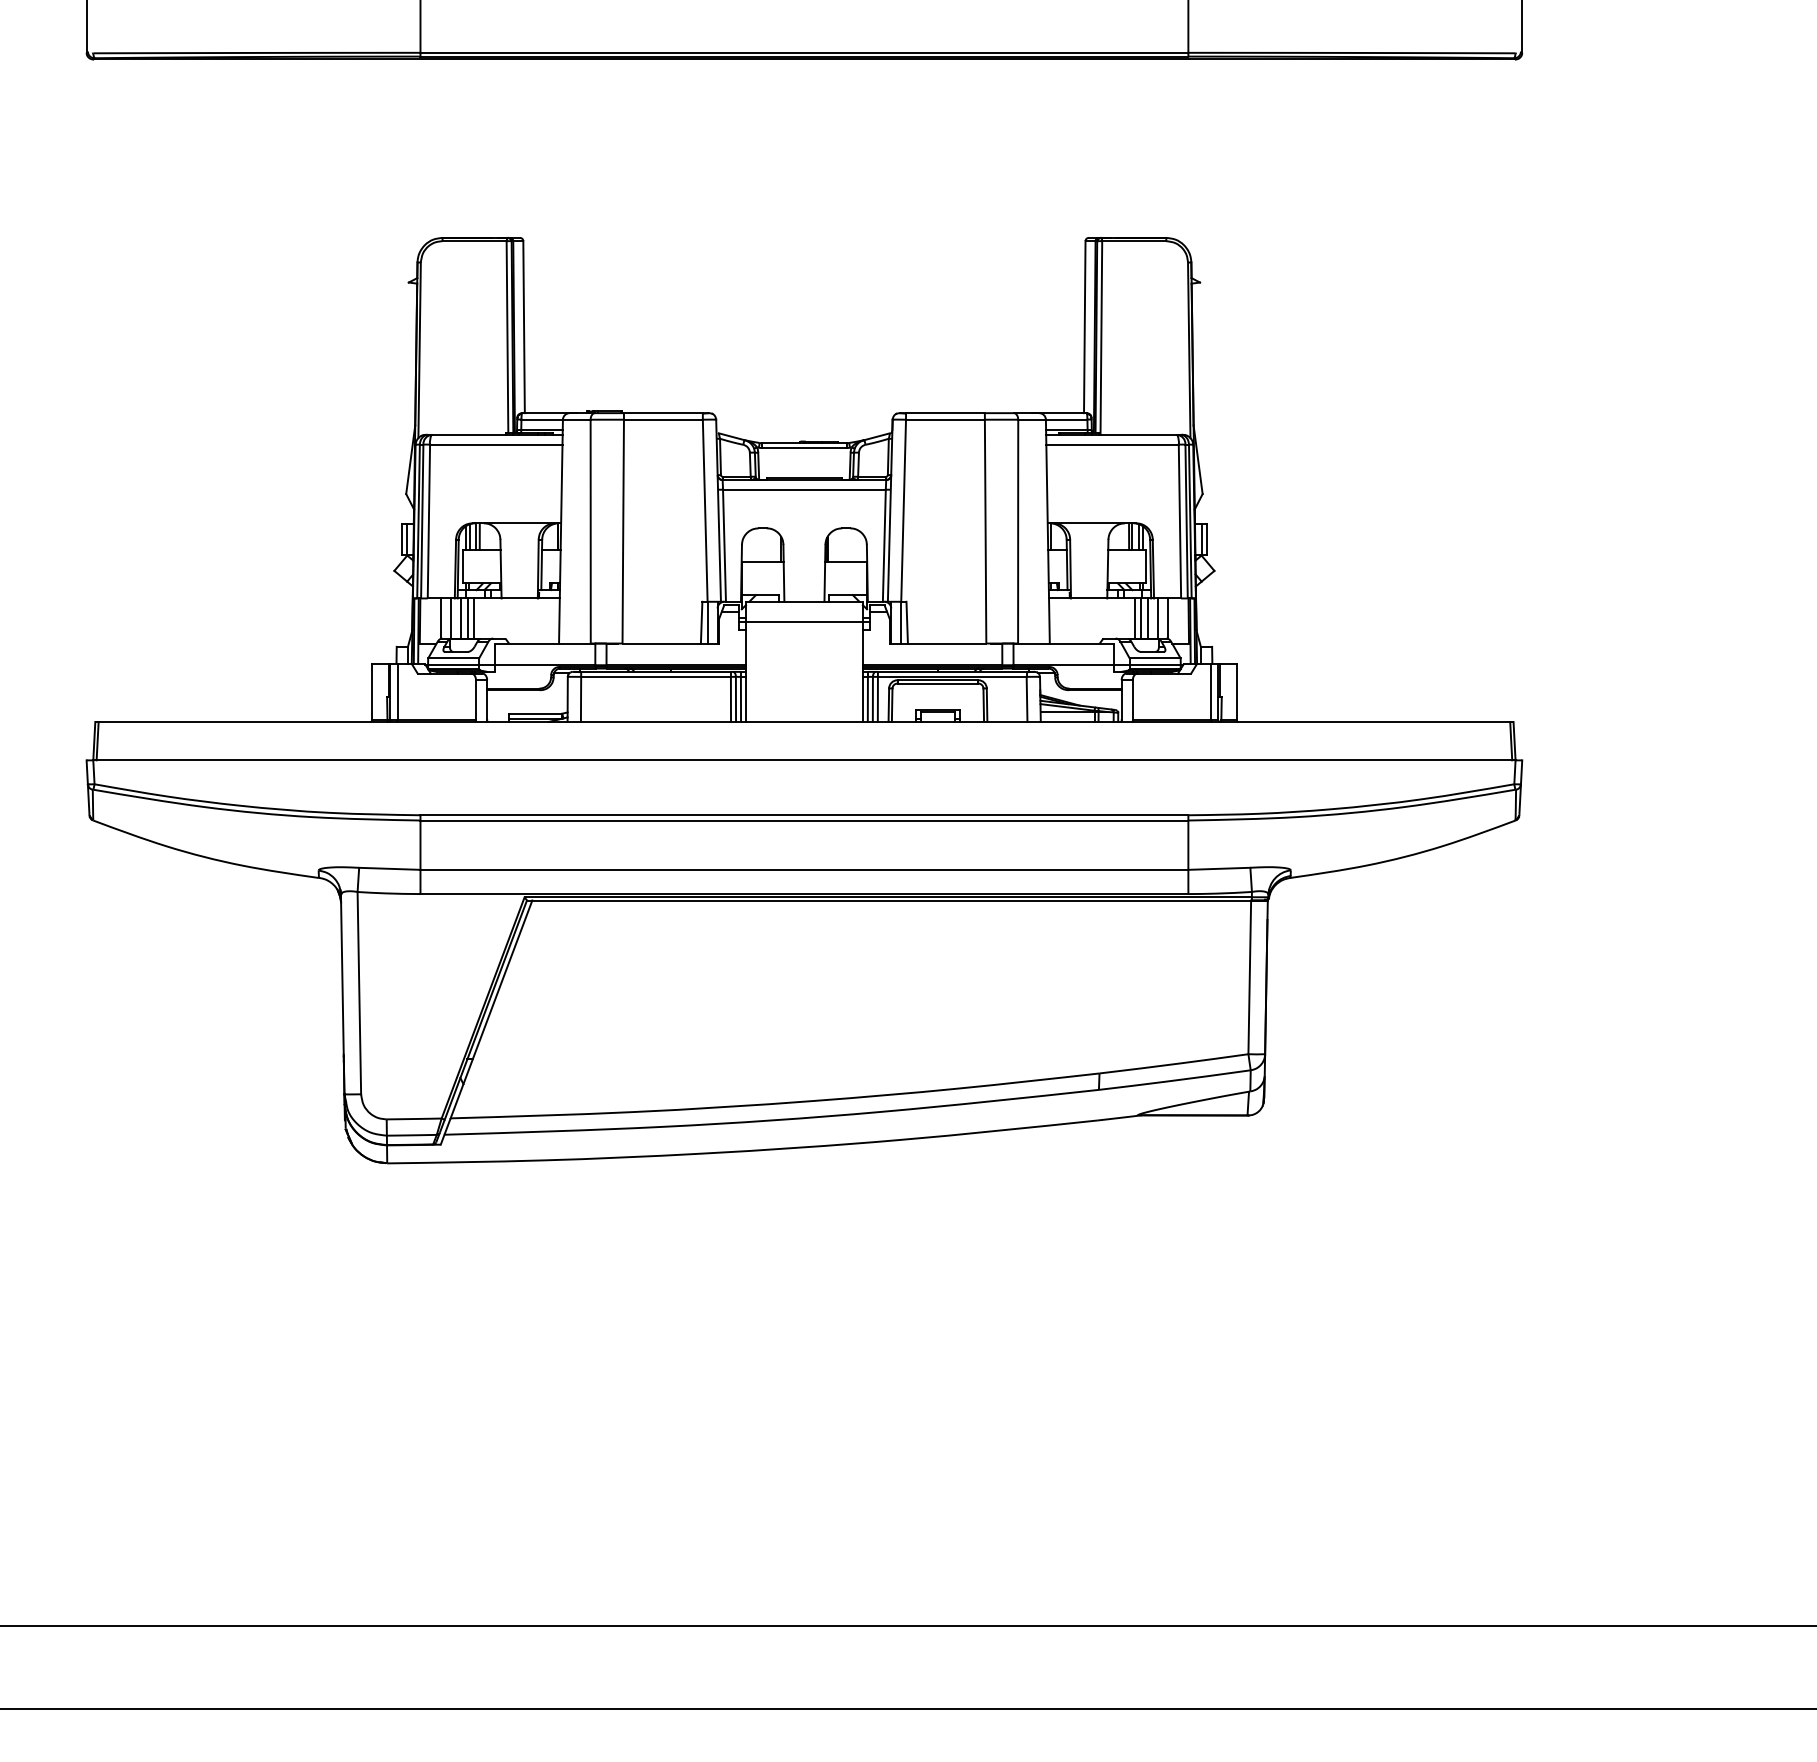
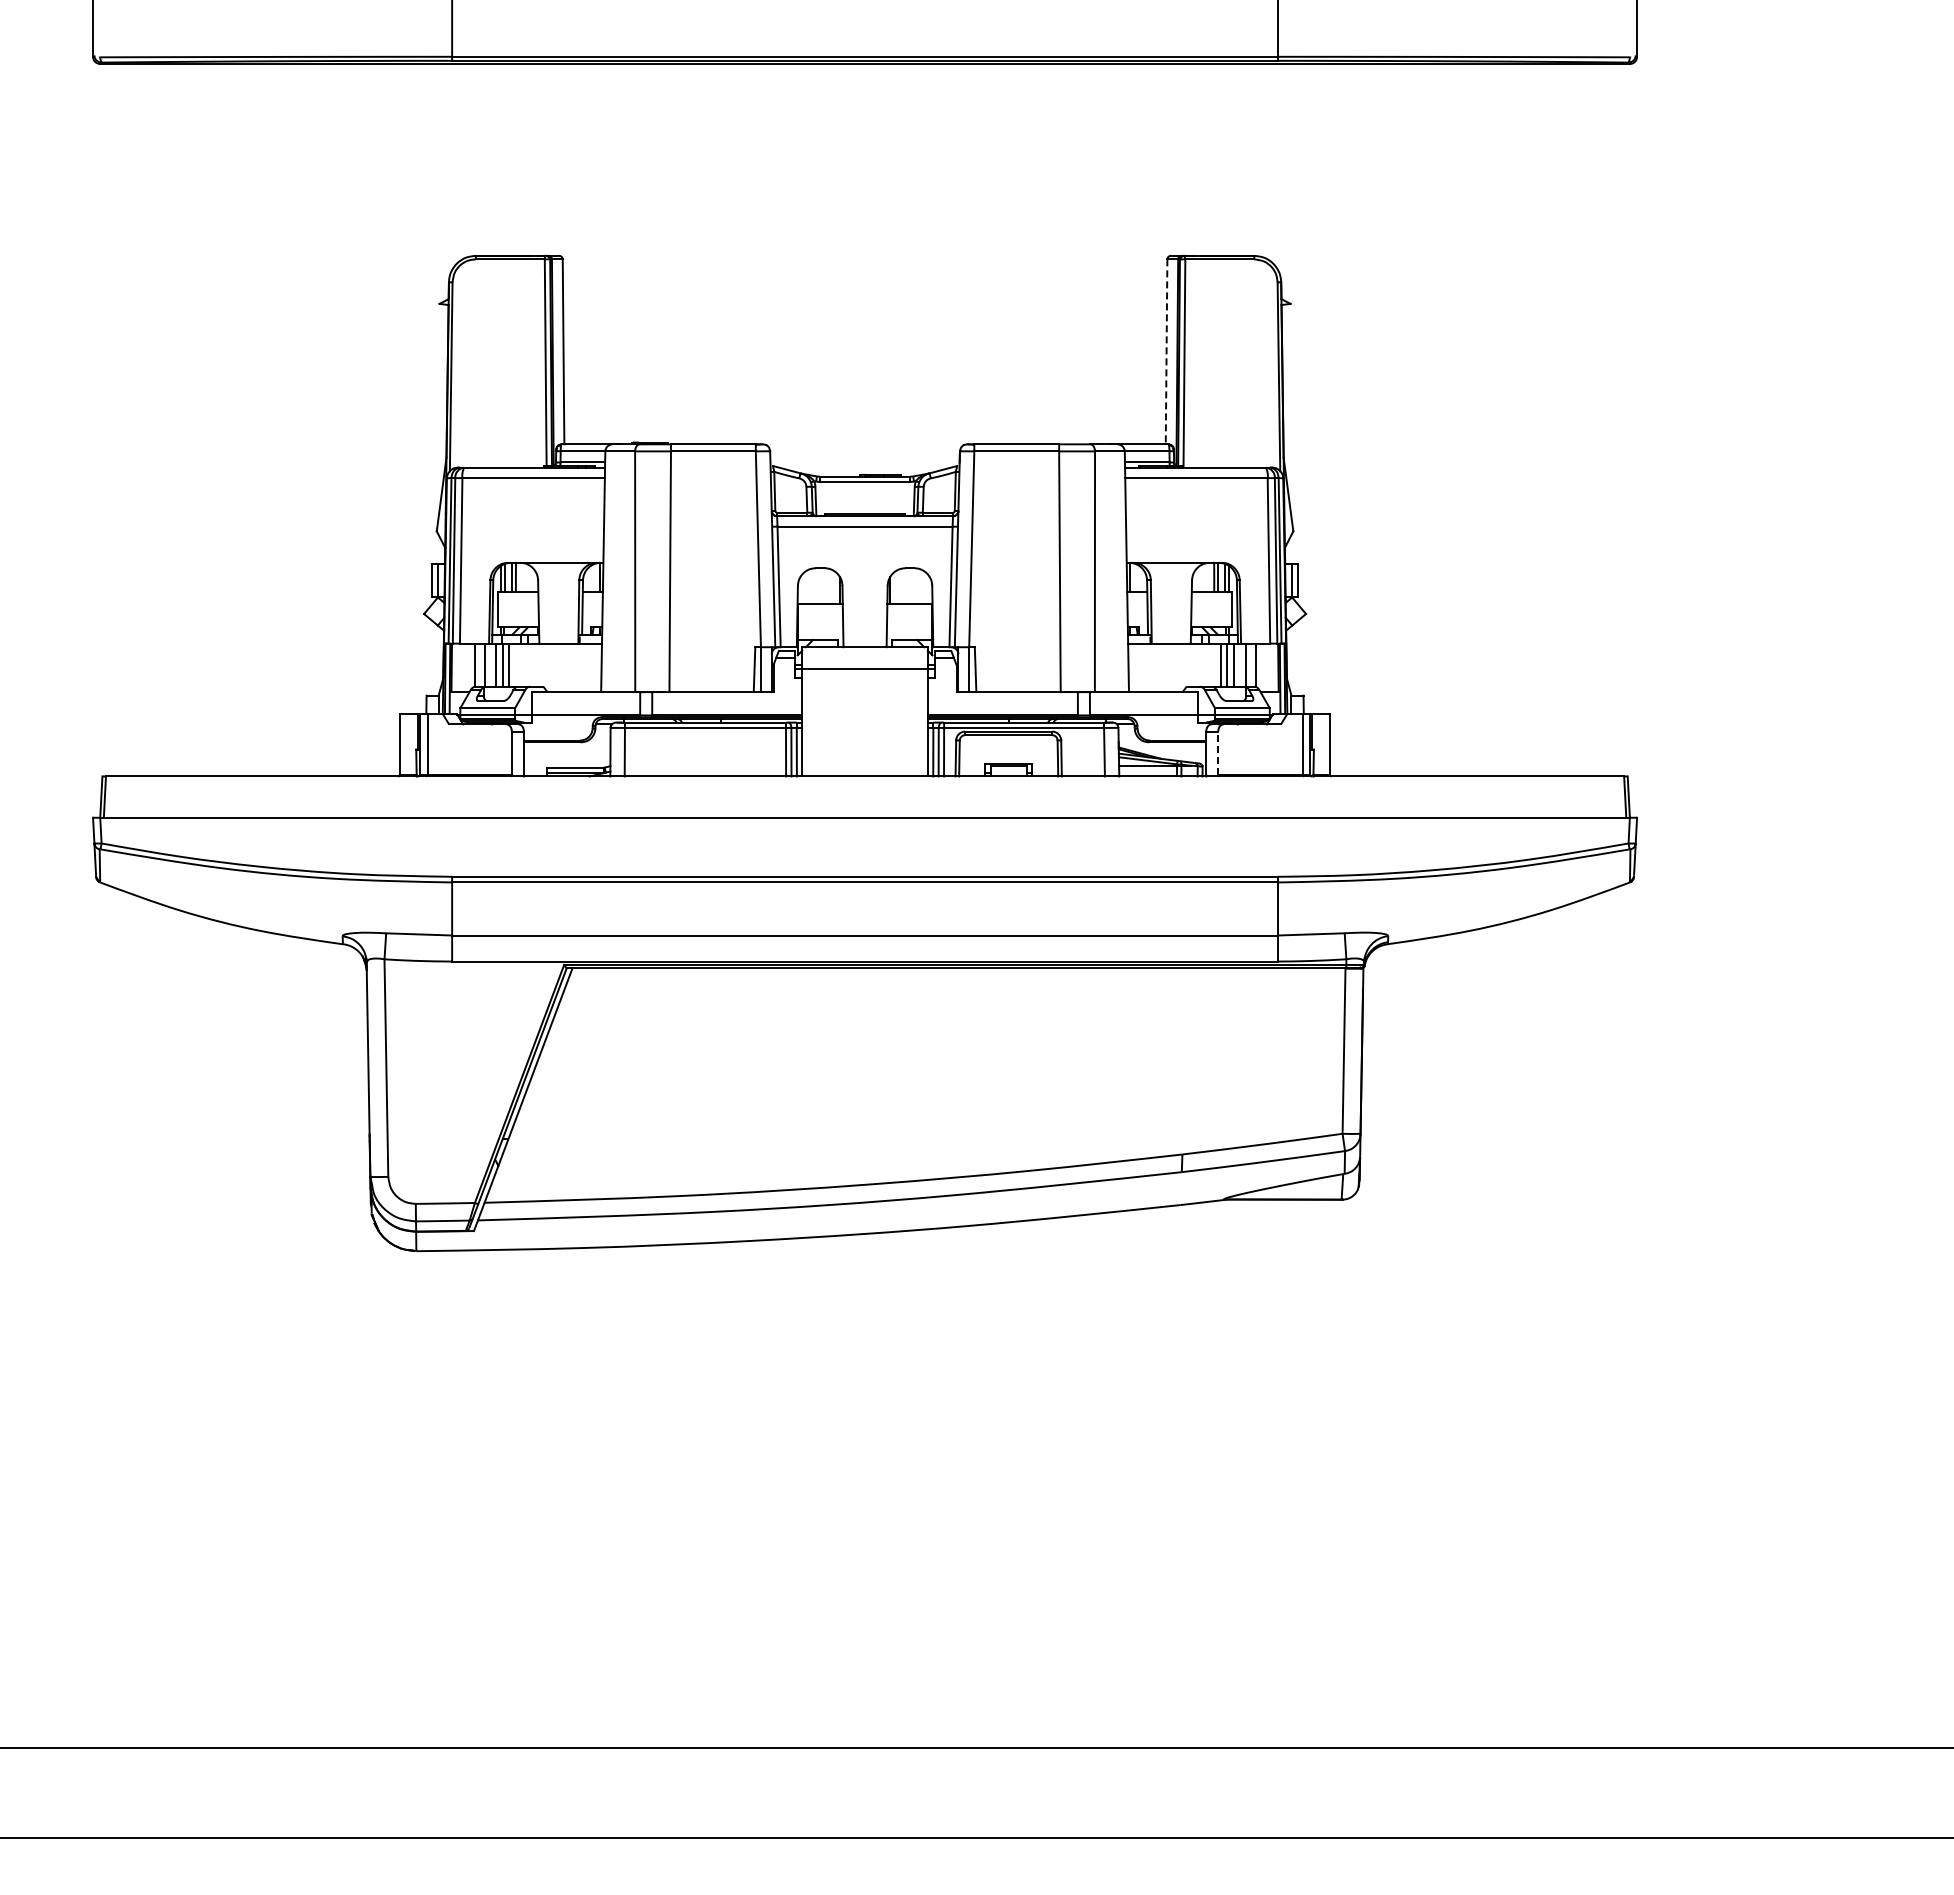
line: (1084, 327) -> (1166, 352), solid -> dashed
line: (1133, 700) -> (1218, 753), solid -> dashed

